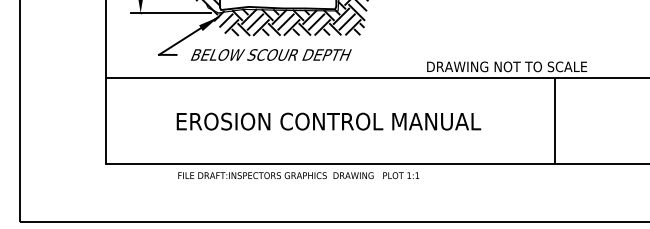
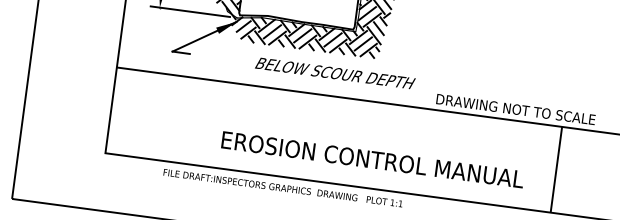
text: (271, 54) -> (335, 72), moved
text: (328, 121) -> (372, 159), moved
text: (298, 175) -> (282, 188), moved

